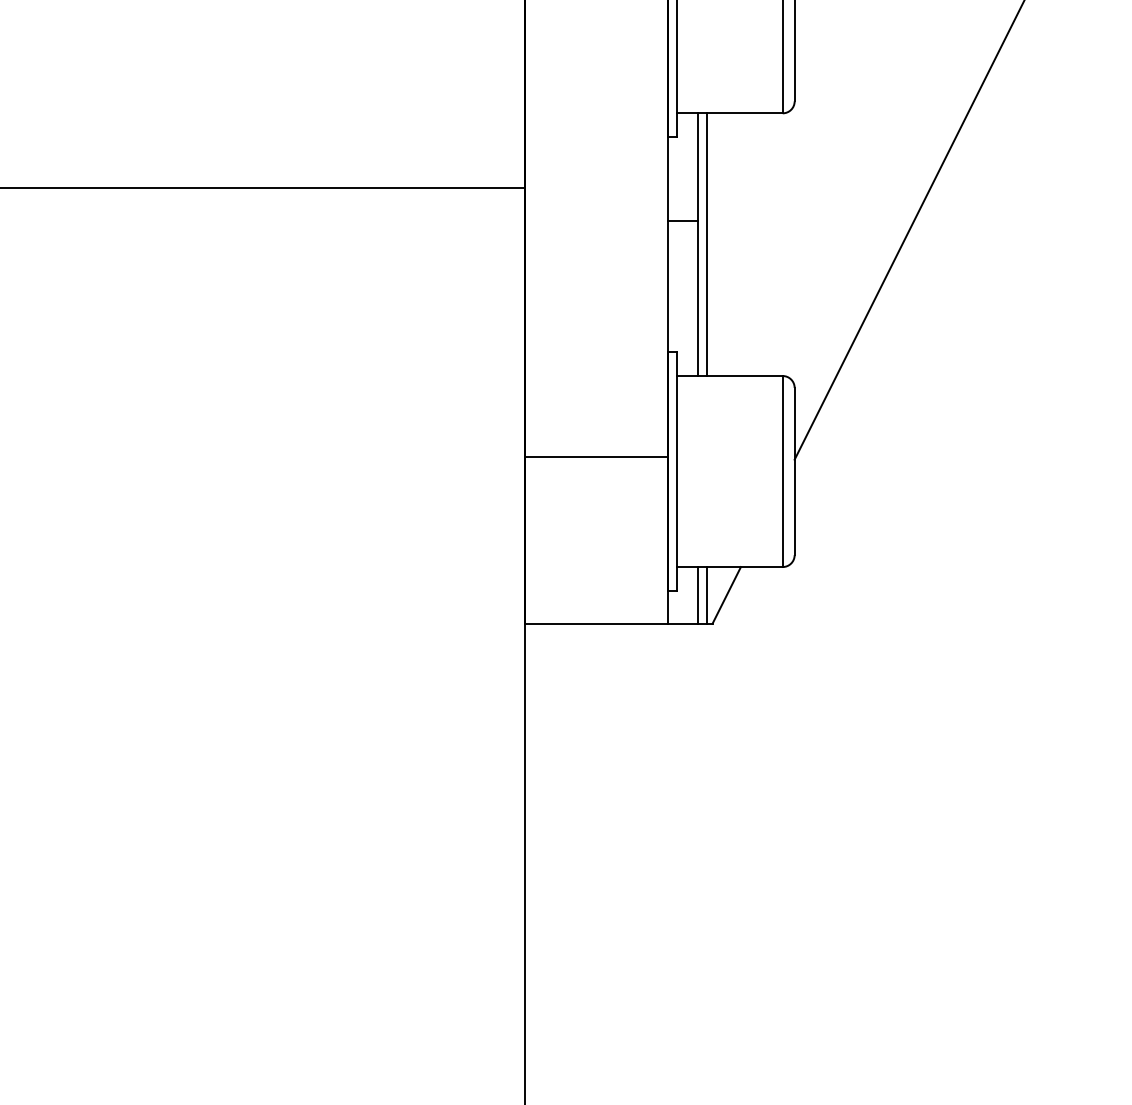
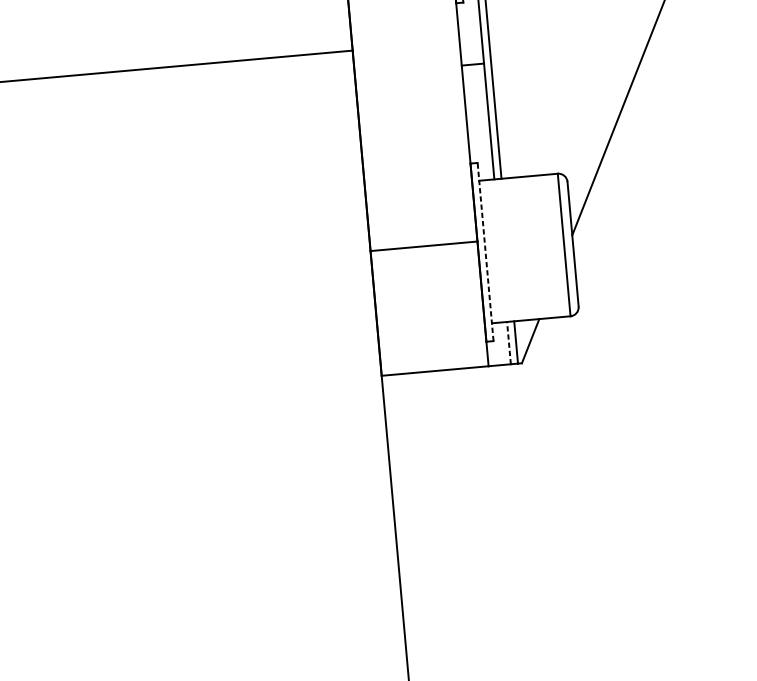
line: (677, 471) -> (485, 251), solid -> dashed
line: (697, 594) -> (508, 342), solid -> dashed

